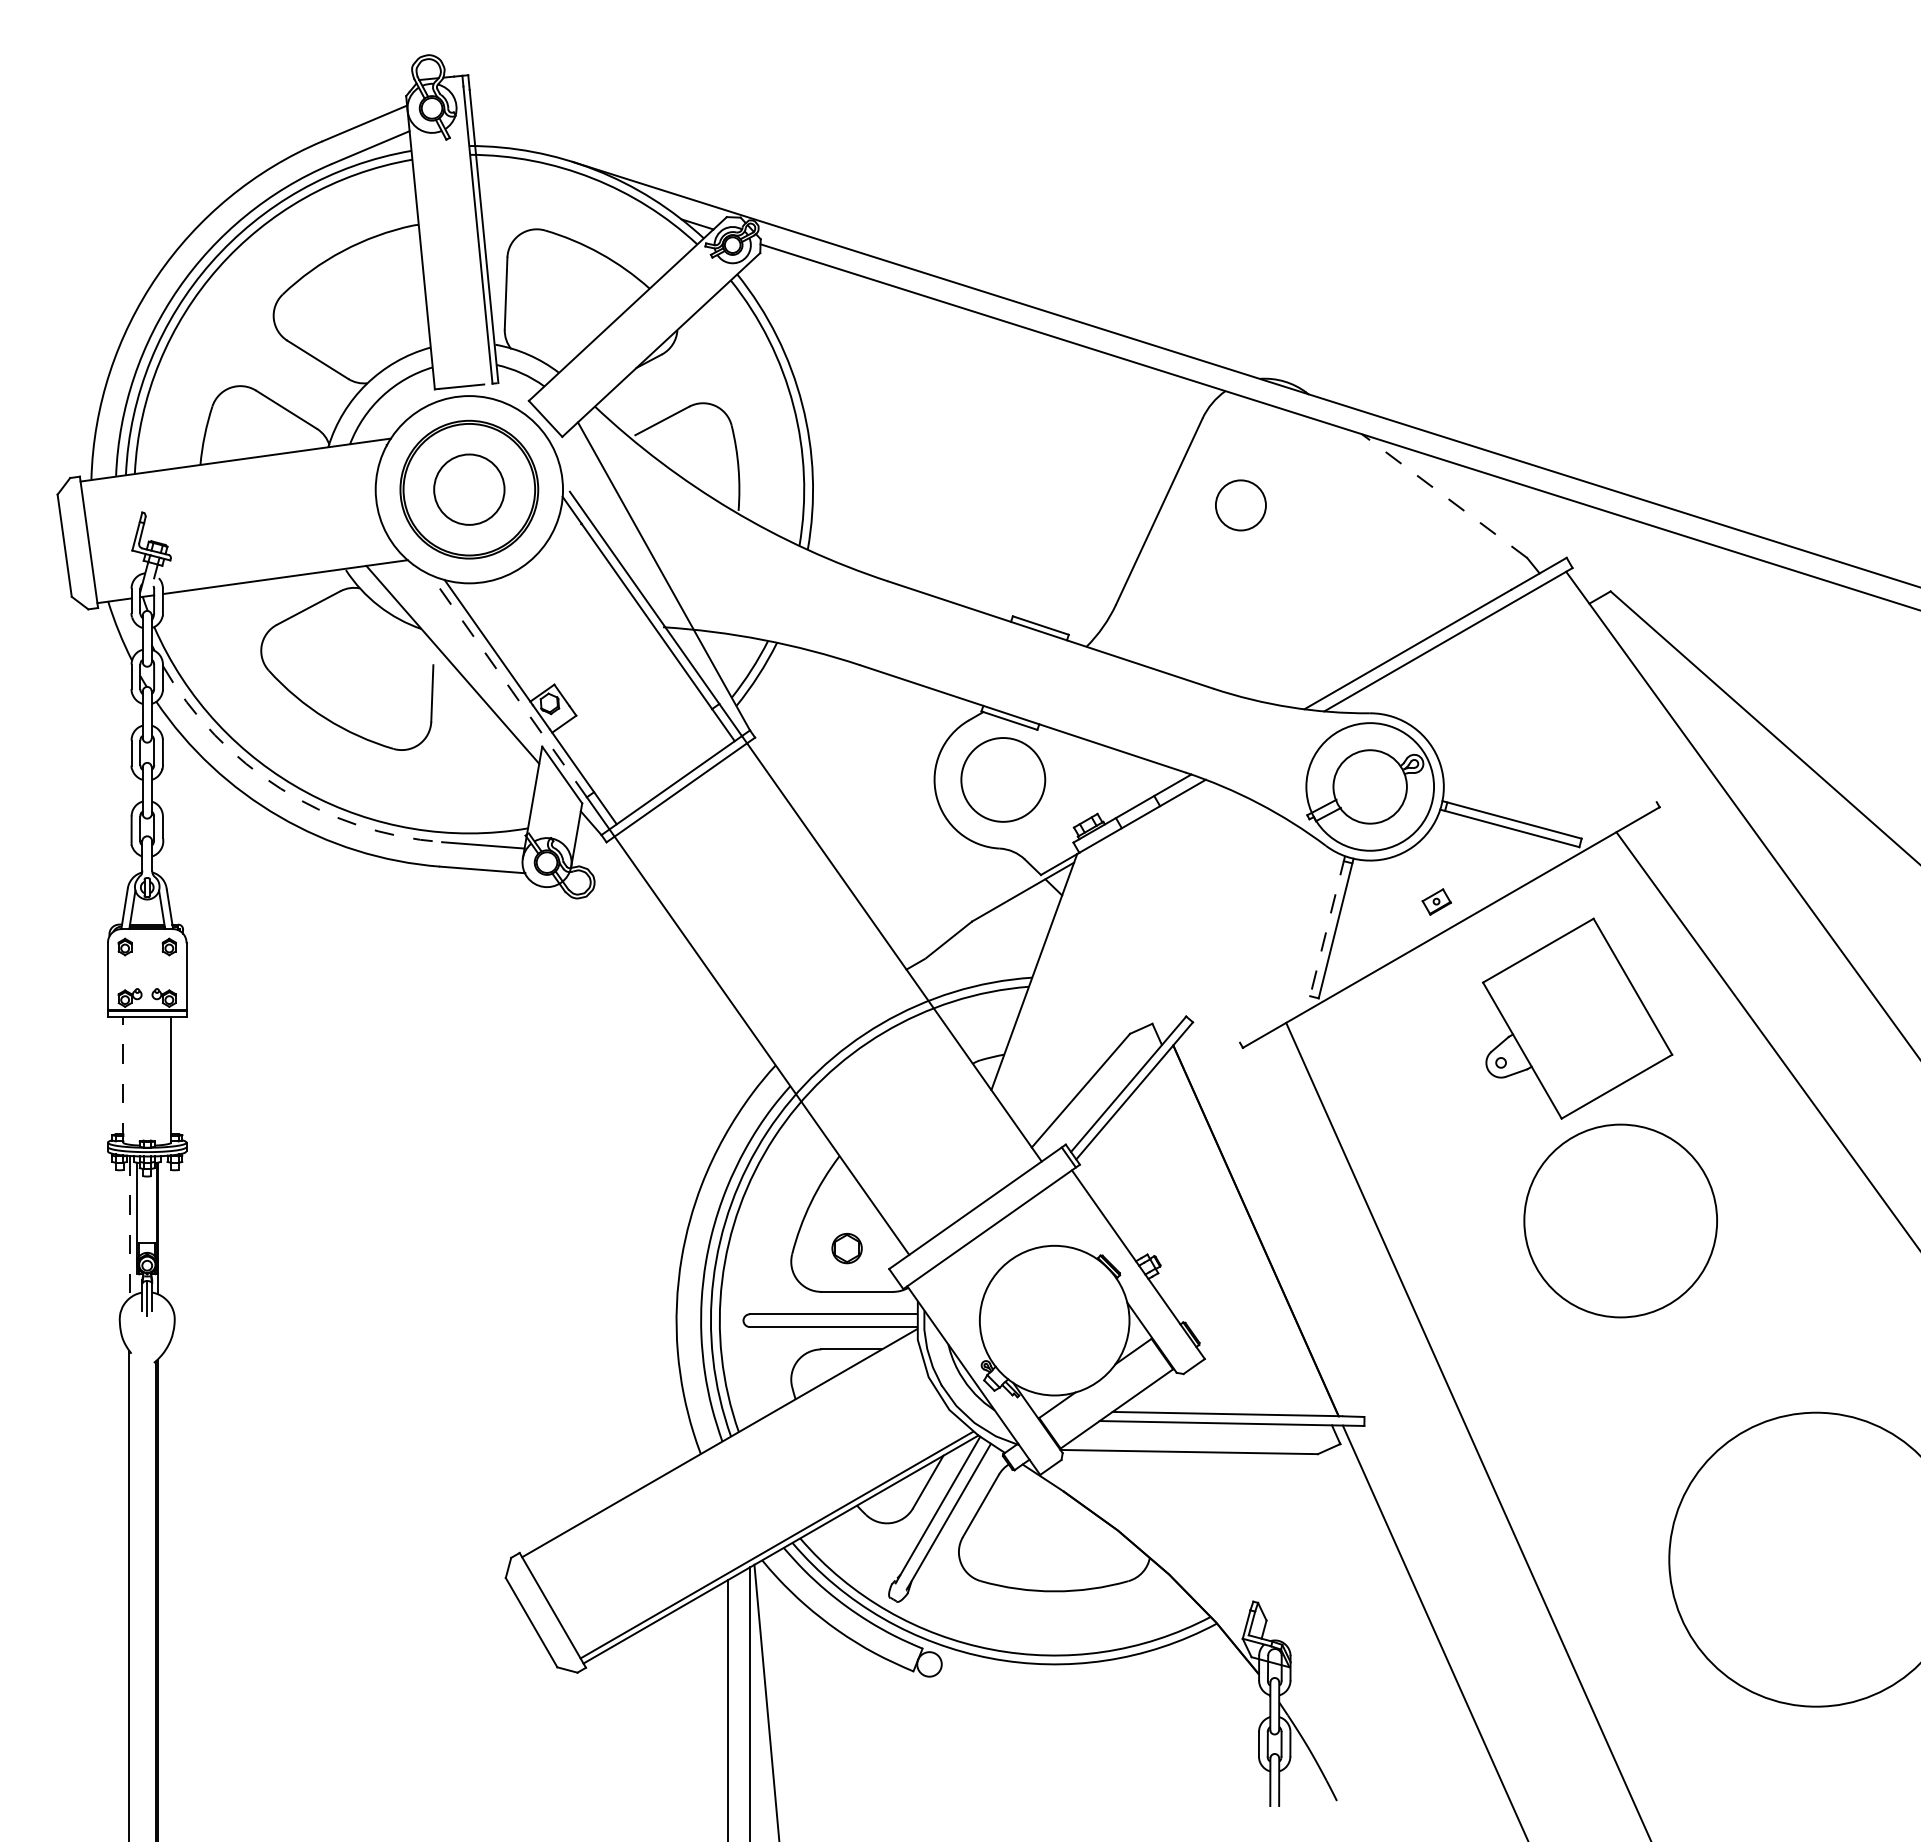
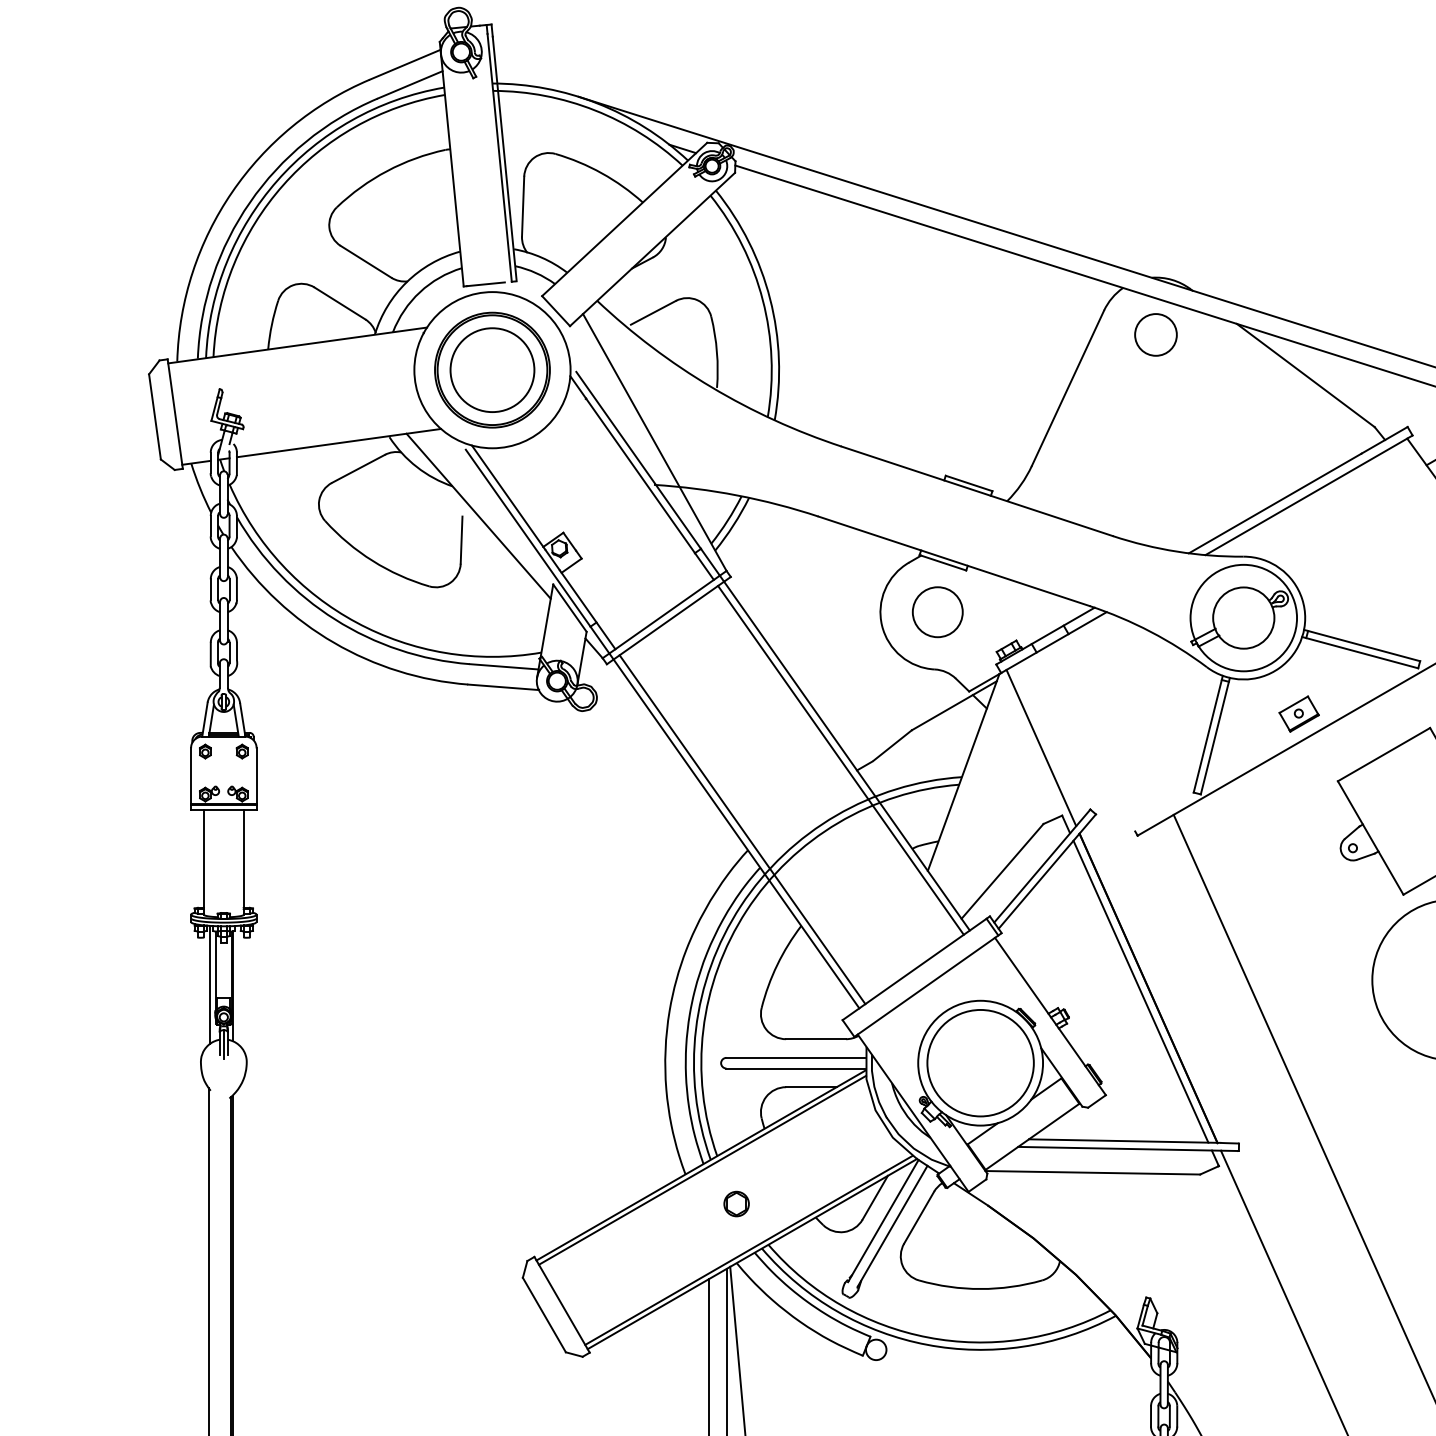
circle: (469, 489) -> (492, 370), size x1.43
line: (1444, 495) -> (1305, 375), dashed -> solid
circle: (1240, 505) -> (1155, 334), moved
line: (512, 691) -> (528, 538), dashed -> solid
circle: (1003, 779) -> (937, 611), size x0.71
arc: (280, 788) -> (334, 619), dashed -> solid
part: (1436, 901) -> (1299, 713), size x1.67
line: (1327, 926) -> (1208, 734), dashed -> solid
line: (1127, 942) -> (1041, 747), added
line: (886, 957) -> (840, 760), added
line: (768, 1040) -> (741, 829), added
line: (123, 1079) -> (204, 862), dashed -> solid
line: (130, 1226) -> (209, 984), dashed -> solid
line: (1246, 1234) -> (1140, 991), added
part: (846, 1248) -> (736, 1204), moved
circle: (1054, 1320) -> (980, 1063), added
line: (721, 1448) -> (702, 1169), added

